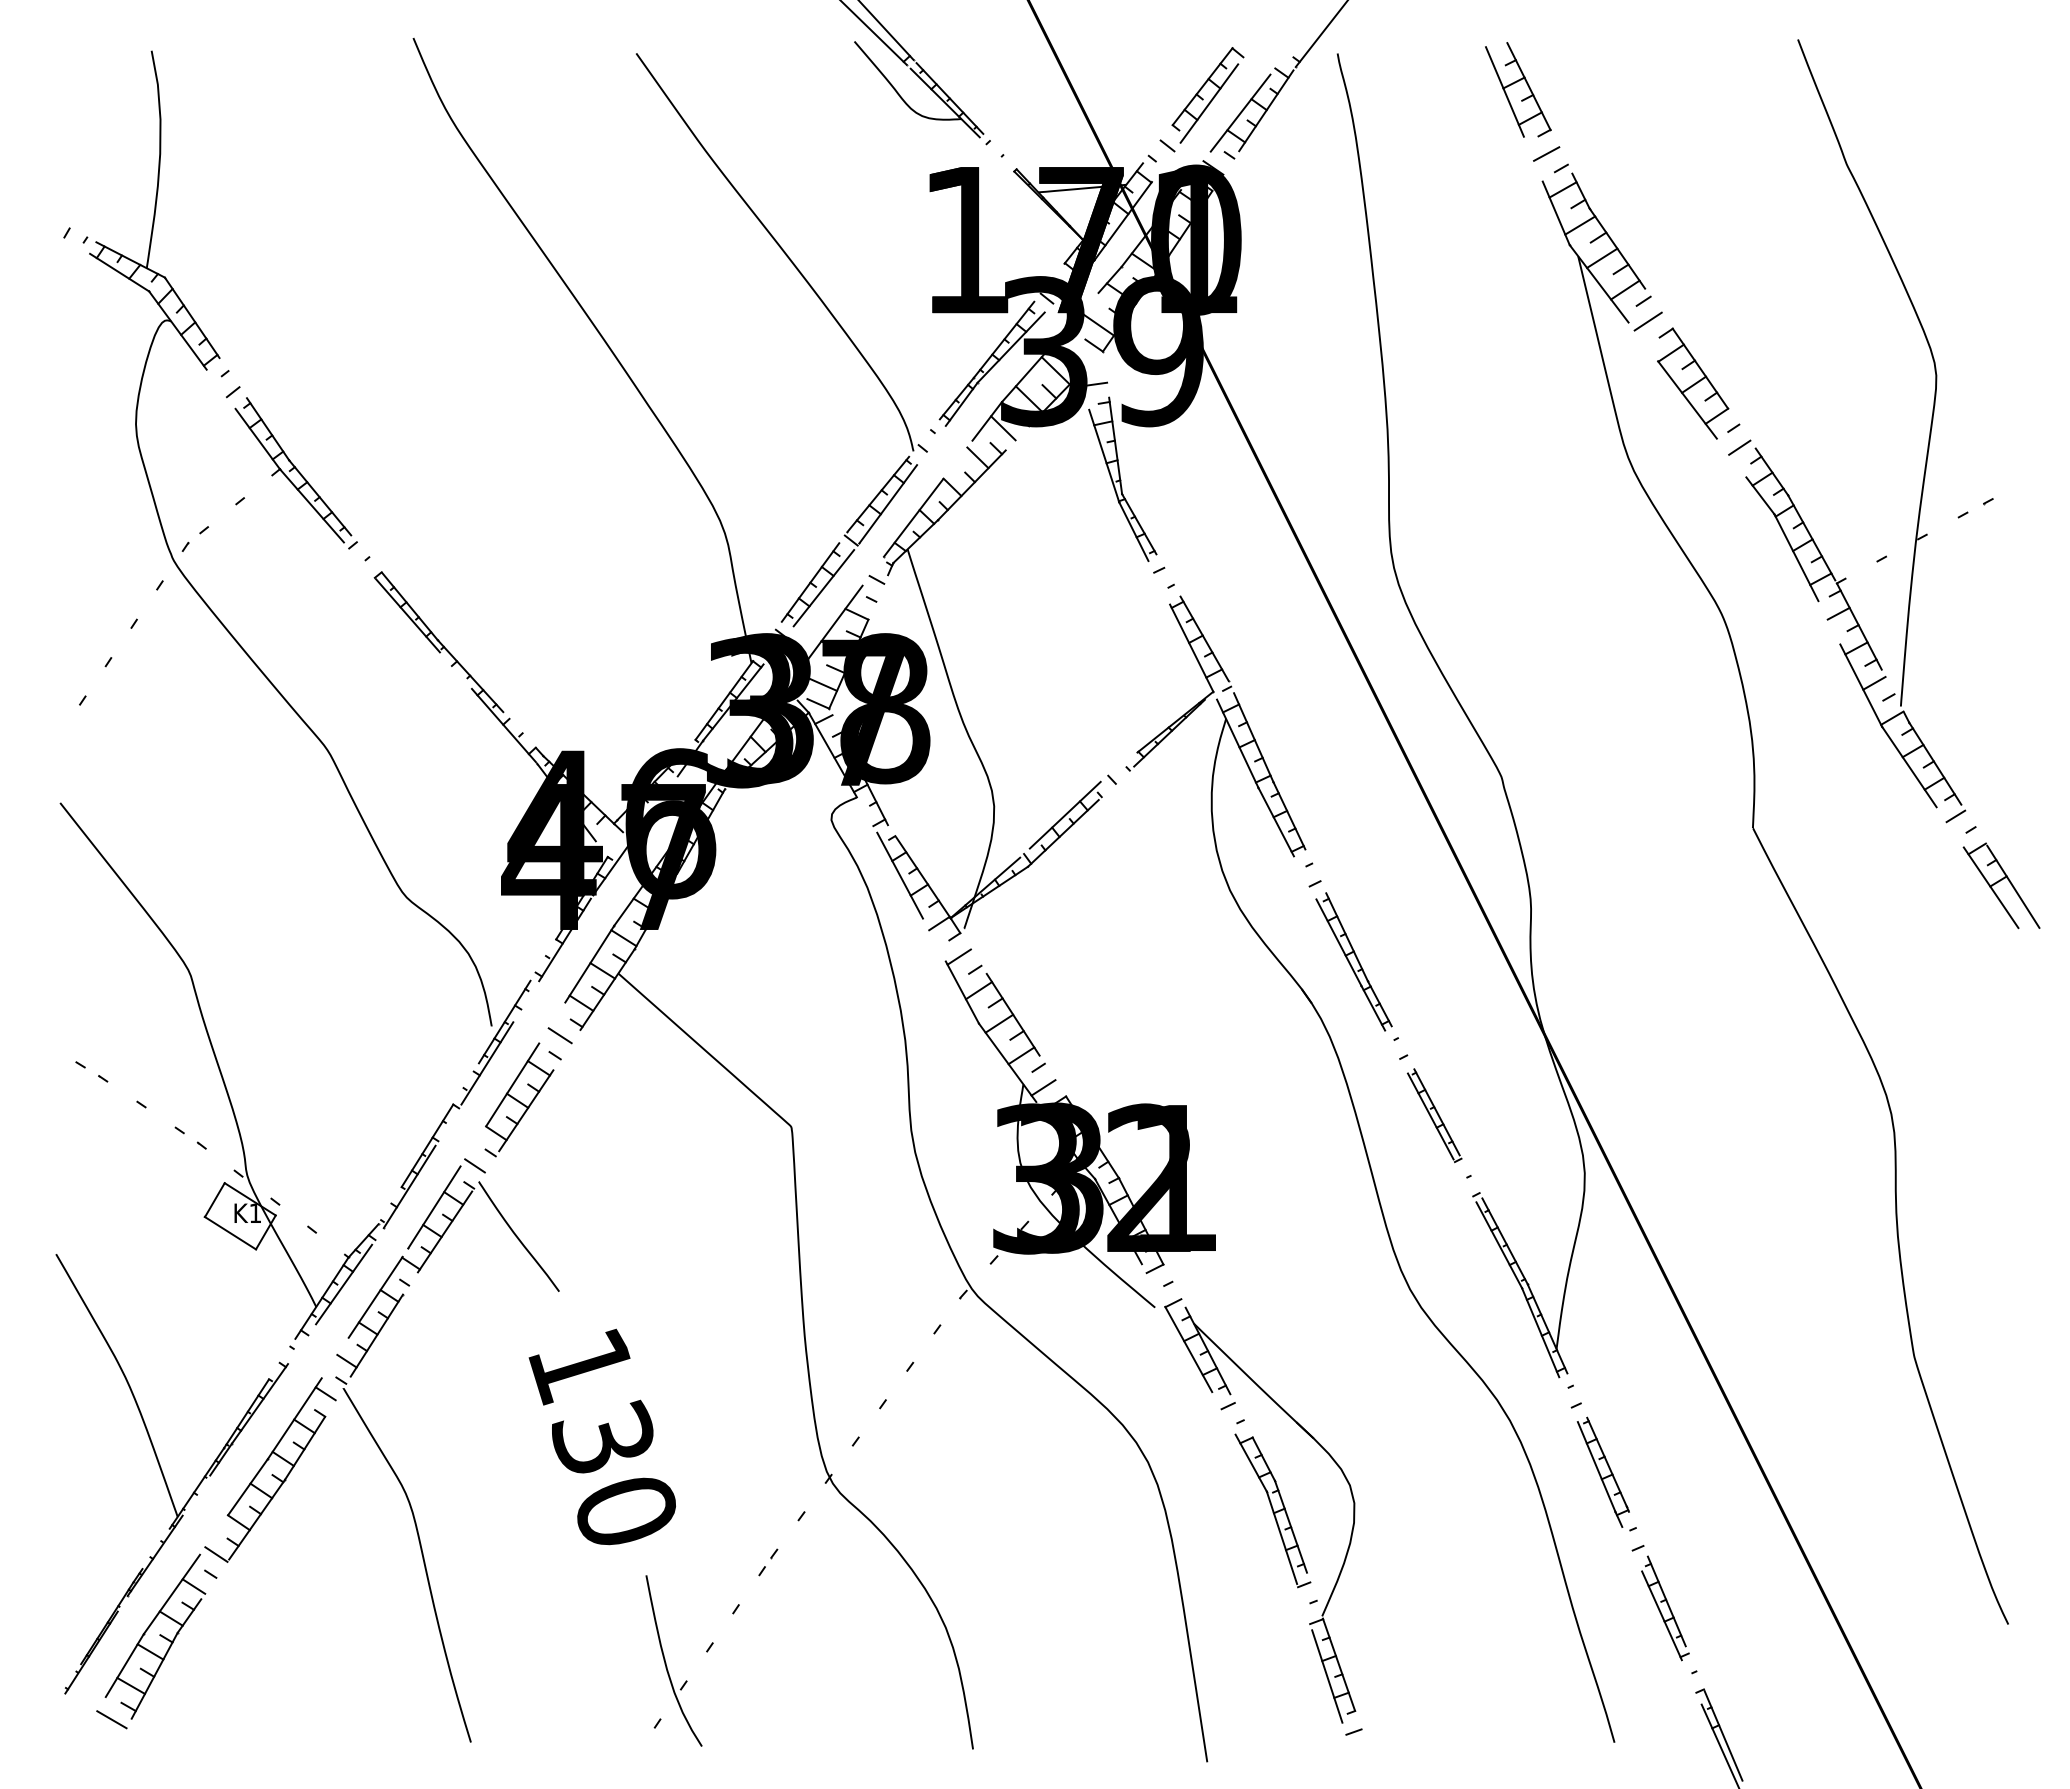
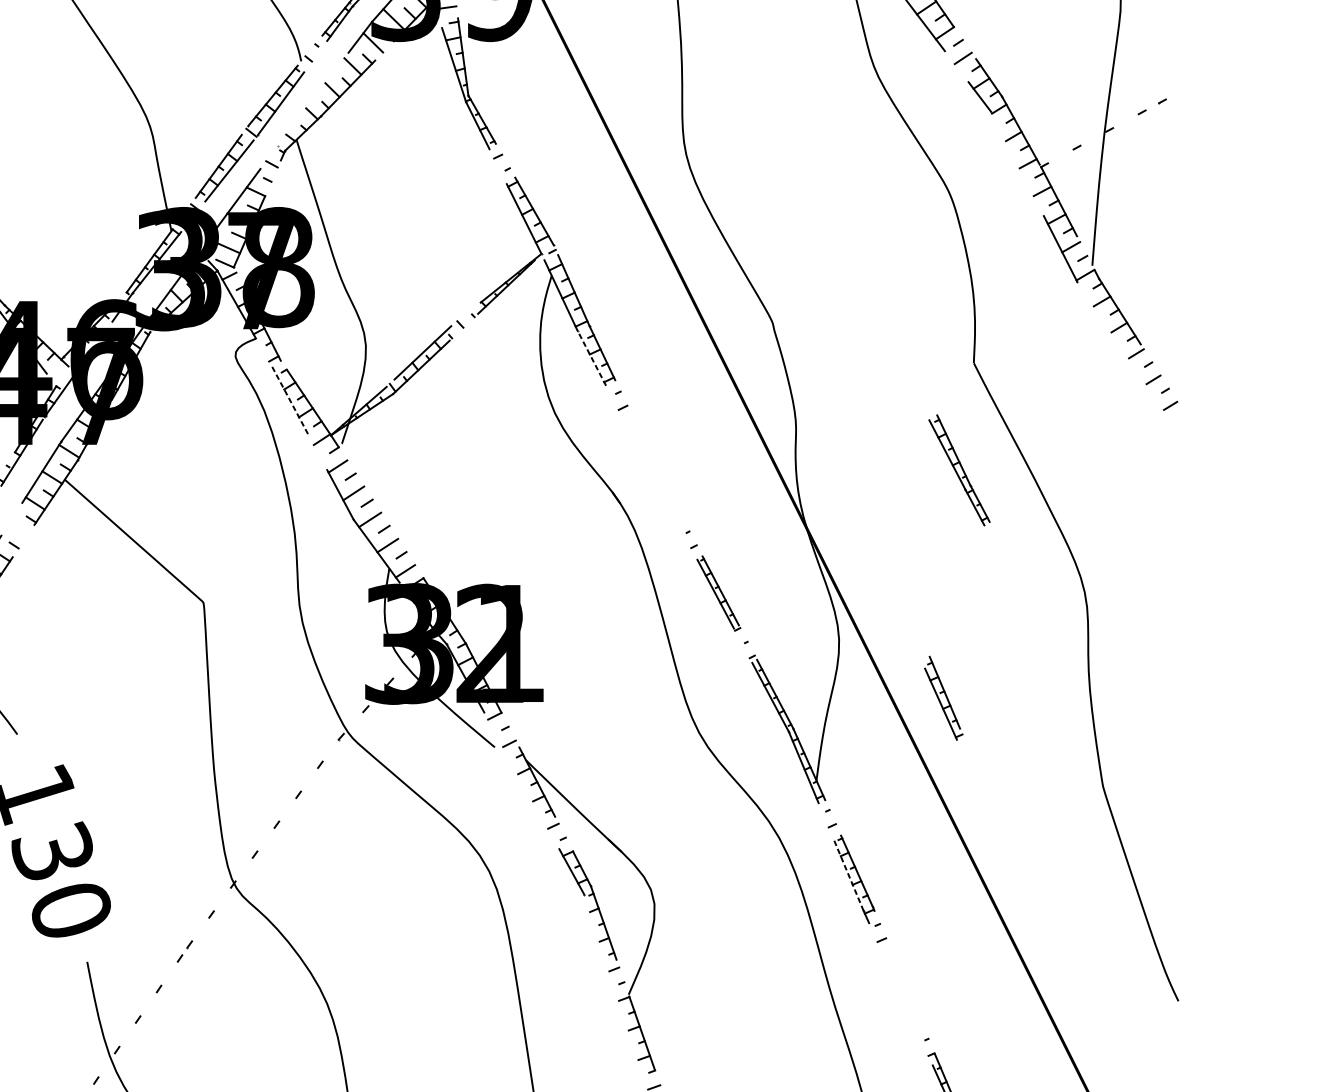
line: (913, 517) -> (301, 114), removed
line: (1796, 557) -> (1008, 146), removed
line: (1909, 766) -> (1099, 313), removed
line: (1276, 822) -> (592, 358), solid -> dashed
line: (900, 875) -> (290, 401), solid -> dashed
line: (2013, 886) -> (1182, 409), removed
line: (1990, 887) -> (1164, 410), removed
part: (1353, 961) -> (959, 470), moved
line: (1012, 1014) -> (380, 512), removed
line: (559, 1035) -> (17, 529), removed
line: (1188, 1349) -> (521, 780), removed
line: (1596, 1466) -> (848, 874), solid -> dashed
line: (1281, 1537) -> (596, 931), removed
part: (1665, 1608) -> (943, 698), moved
line: (1327, 1676) -> (632, 1042), removed

